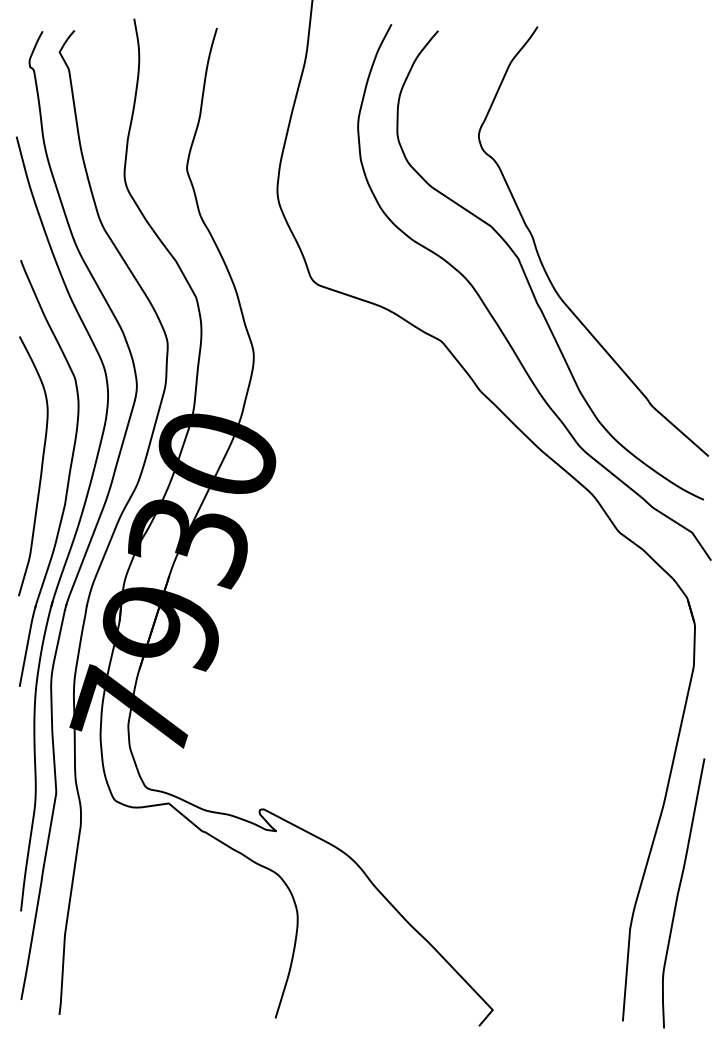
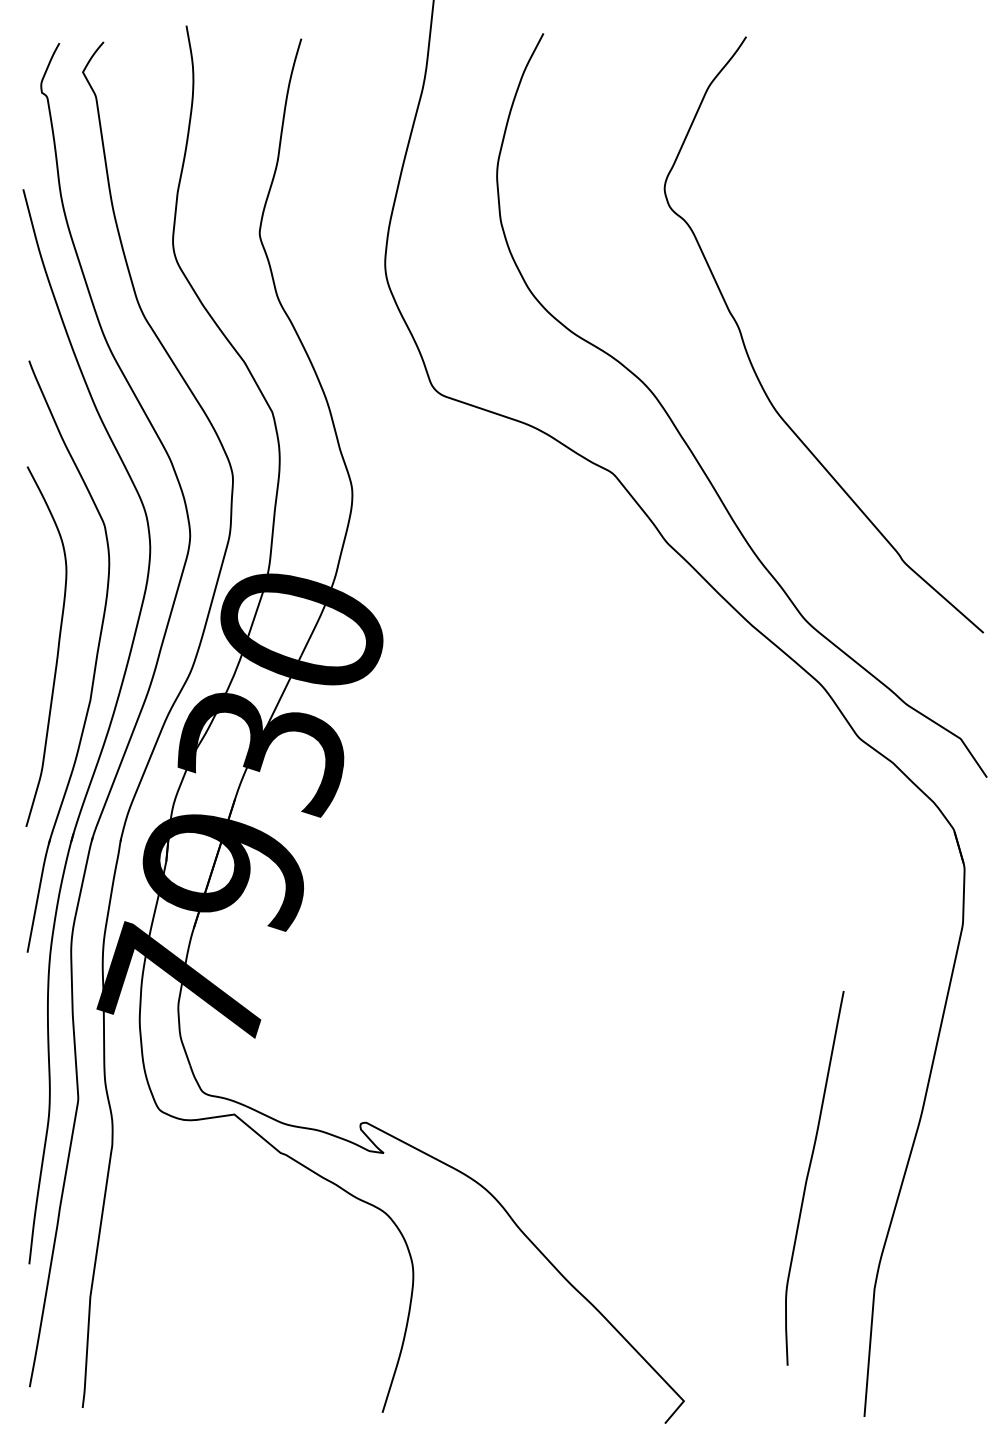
curve: (526, 275) -> (730, 381), removed
curve: (679, 892) -> (808, 1177), moved

